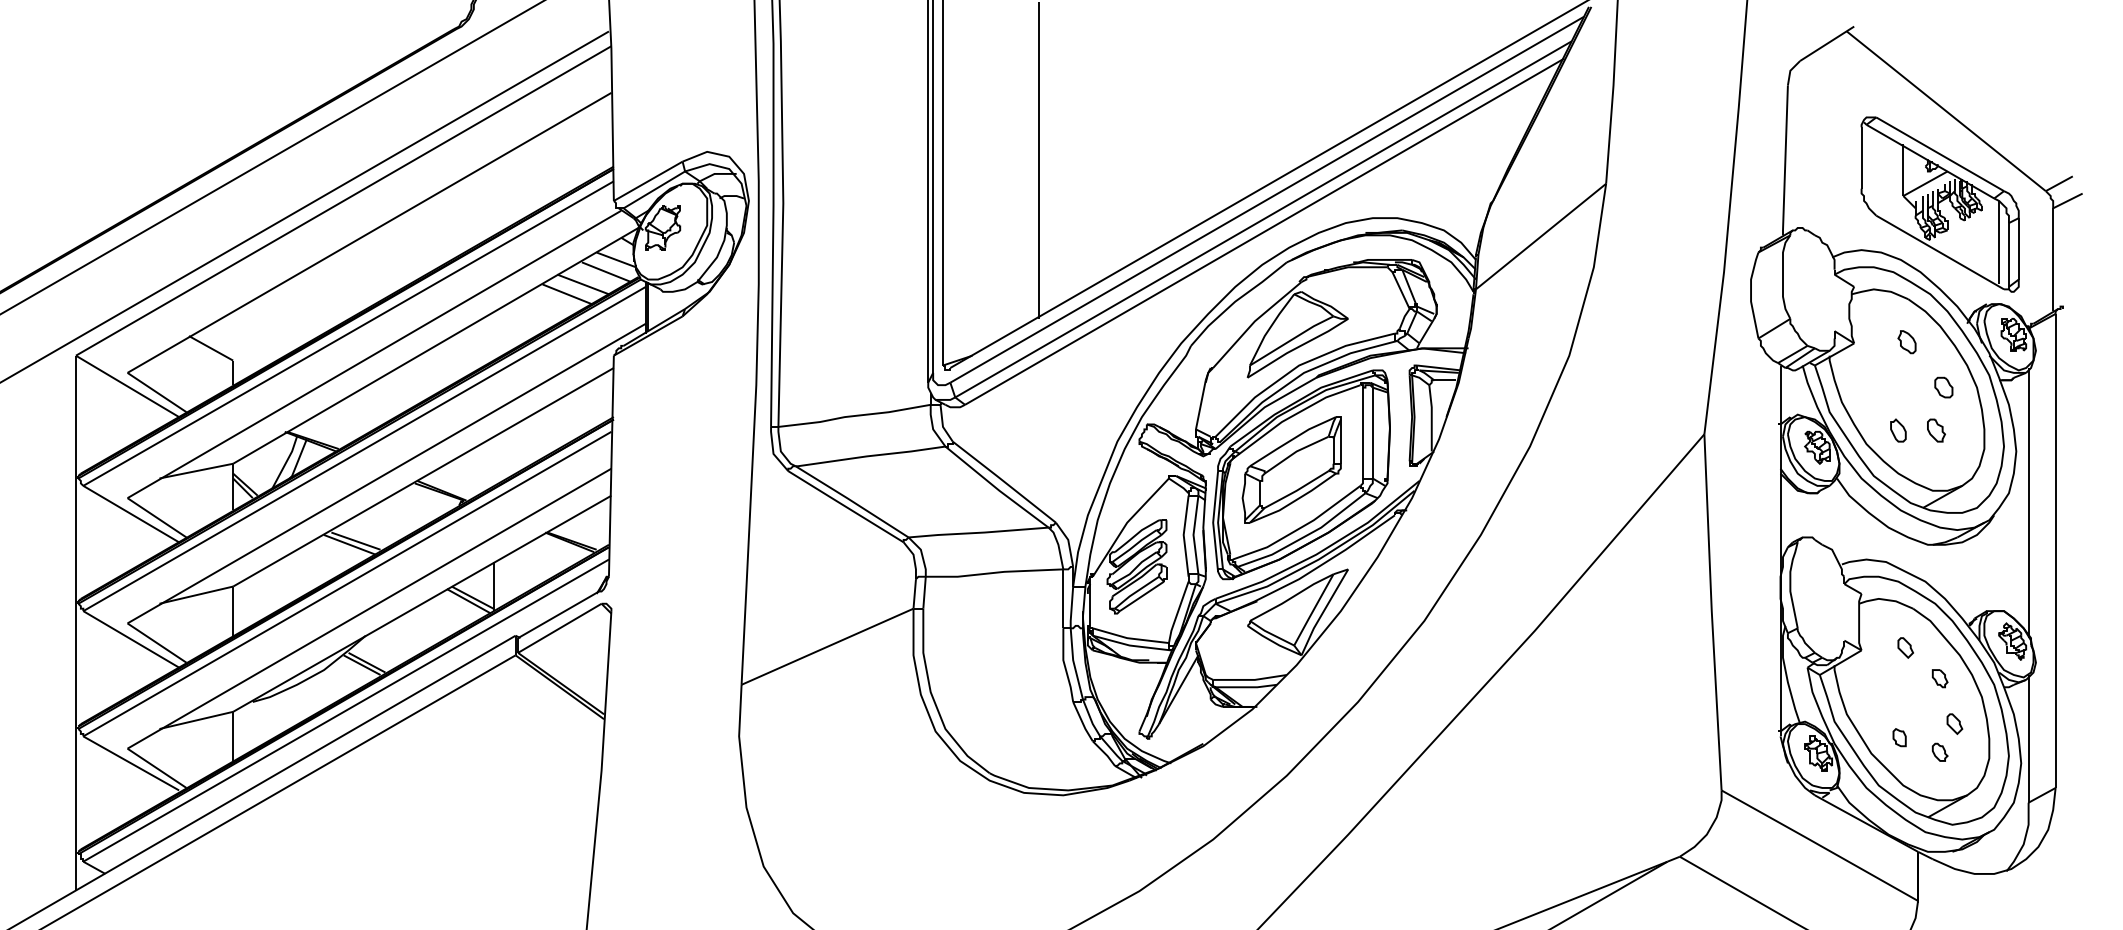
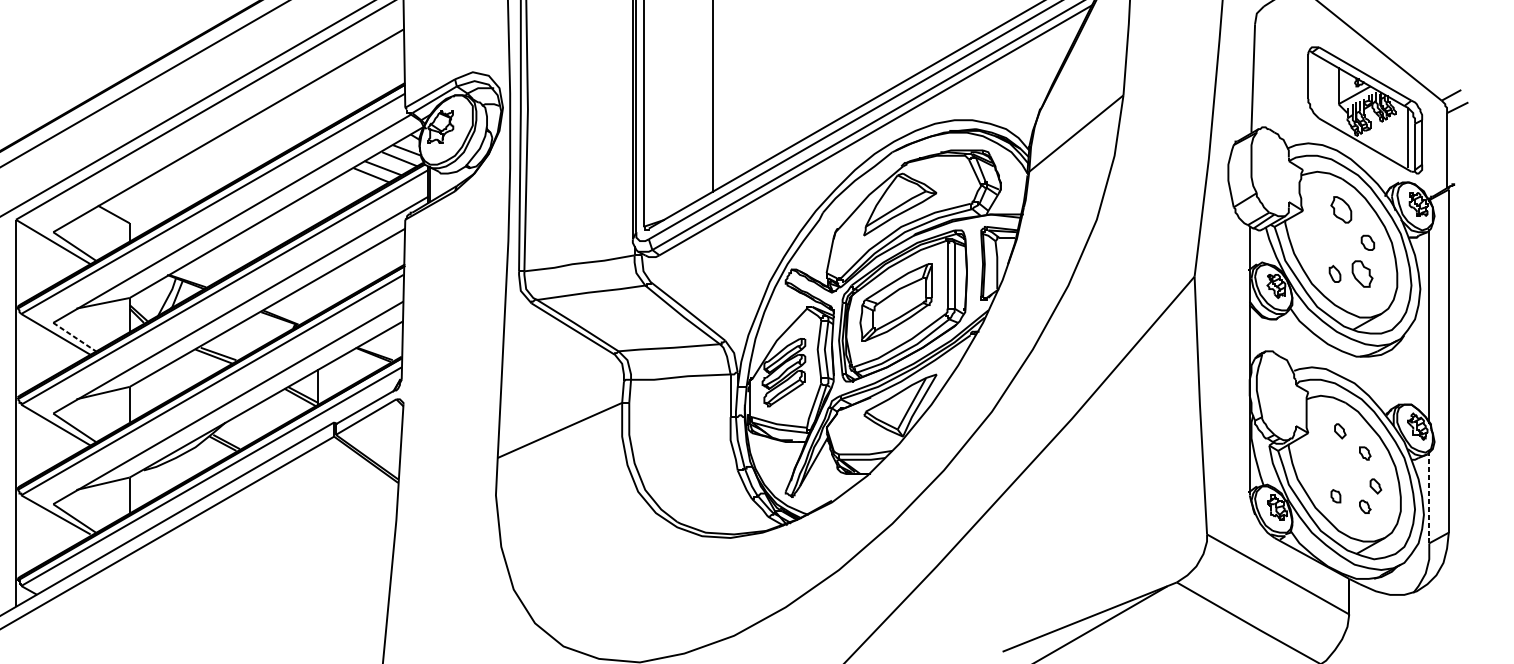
part: (1906, 342) -> (1340, 210), size x1.6
part: (1936, 430) -> (1362, 273), size x1.6
line: (157, 518) -> (74, 337), solid -> dashed
line: (2028, 738) -> (1429, 496), solid -> dashed

